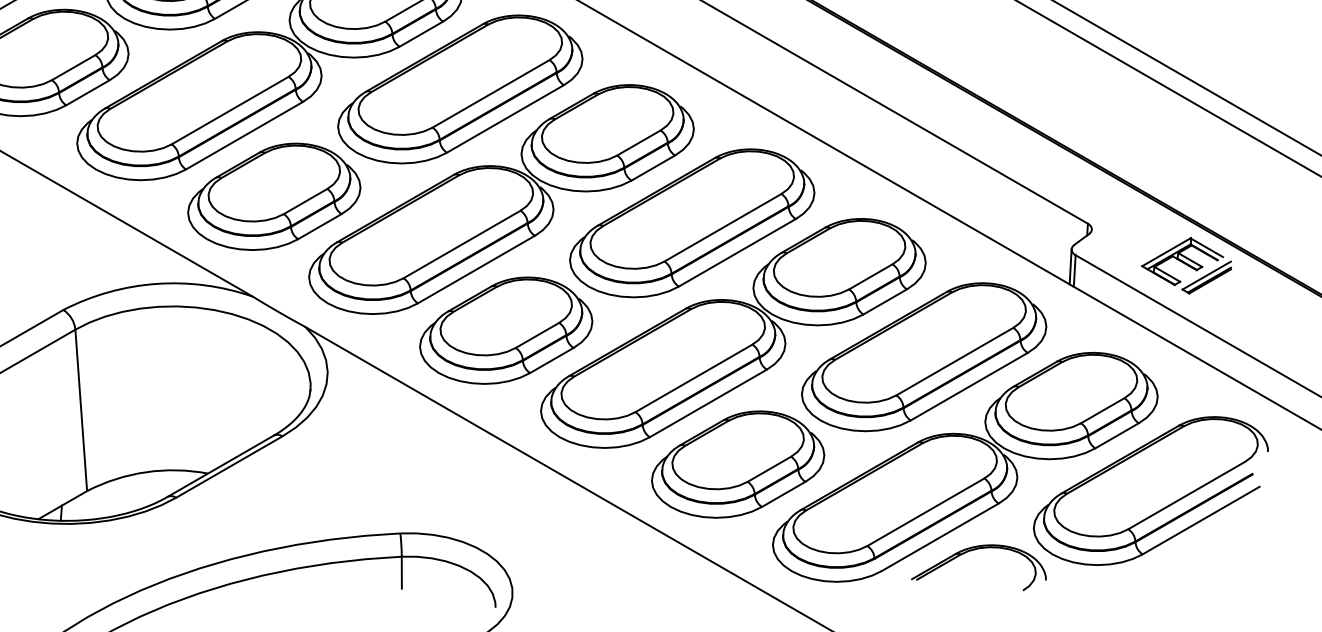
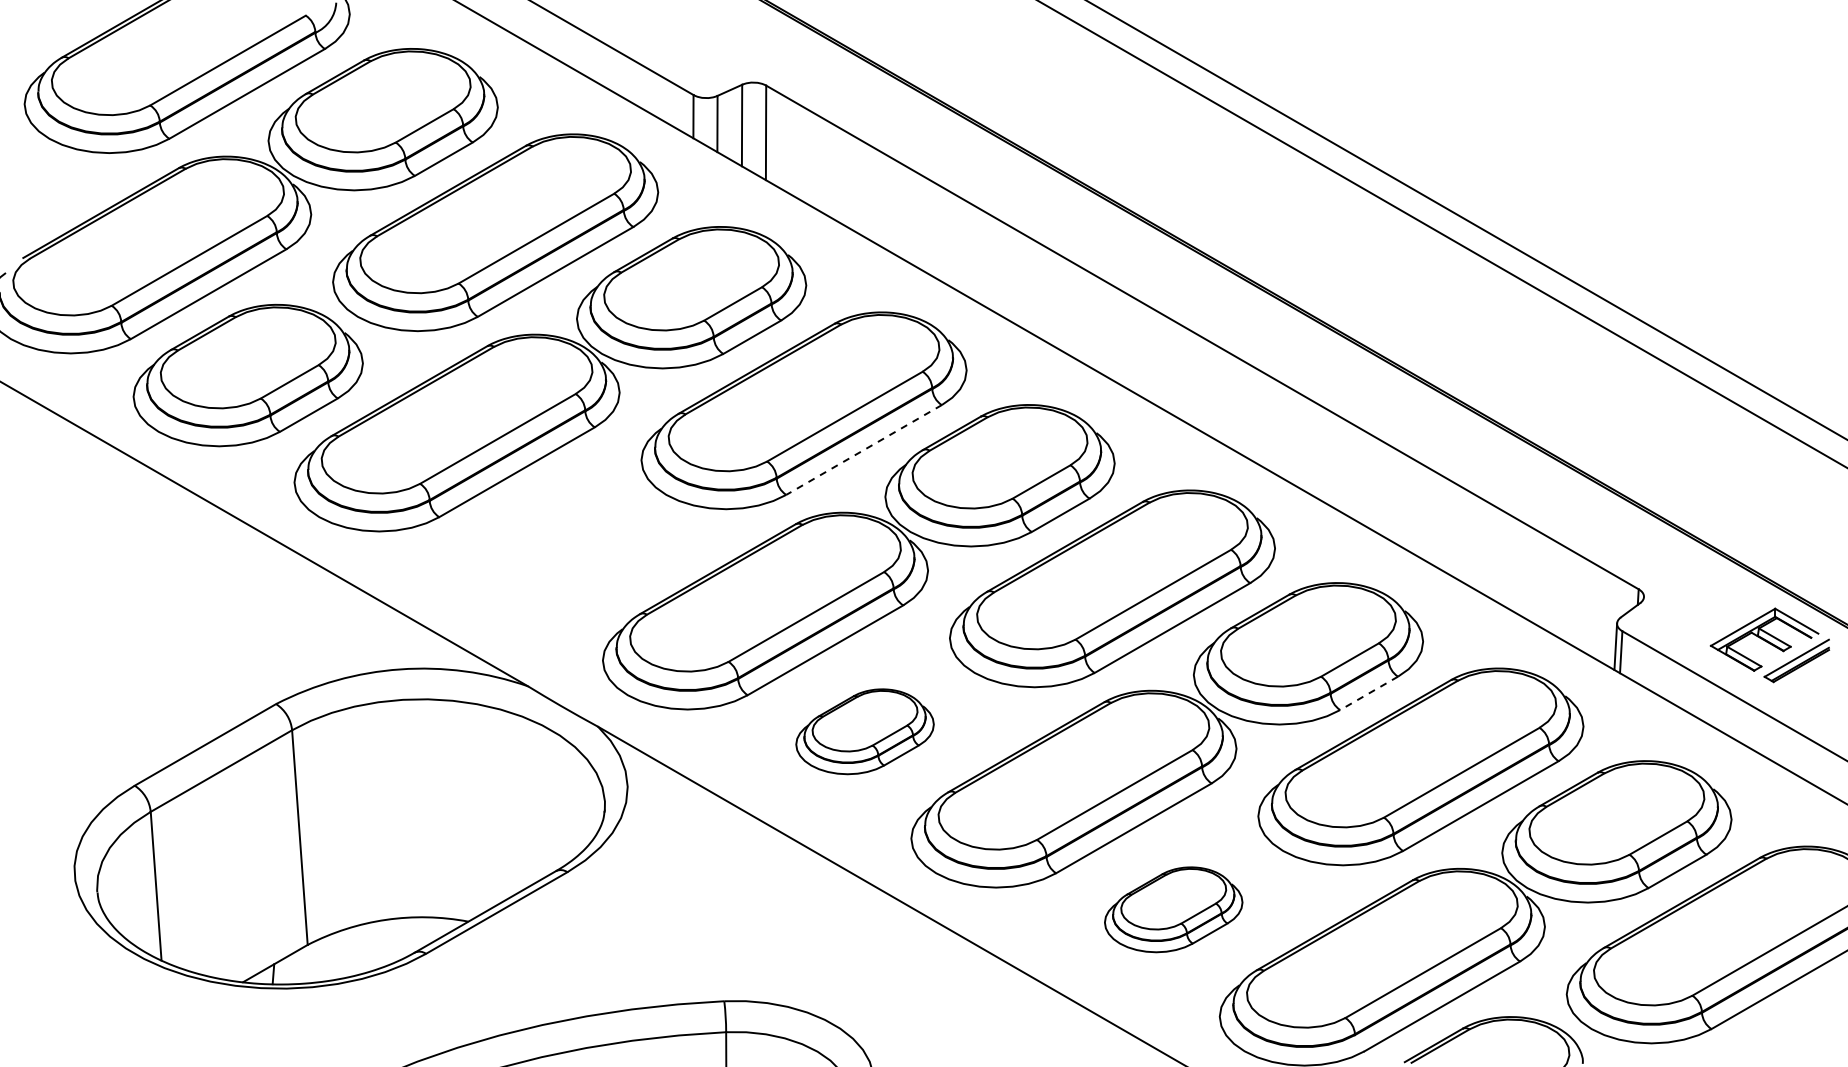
line: (505, 119) -> (864, 450), solid -> dashed
part: (274, 196) -> (556, 553), removed
line: (884, 302) -> (1368, 693), solid -> dashed
part: (505, 330) -> (864, 731), size x0.6
part: (738, 464) -> (1173, 909), size x0.6

